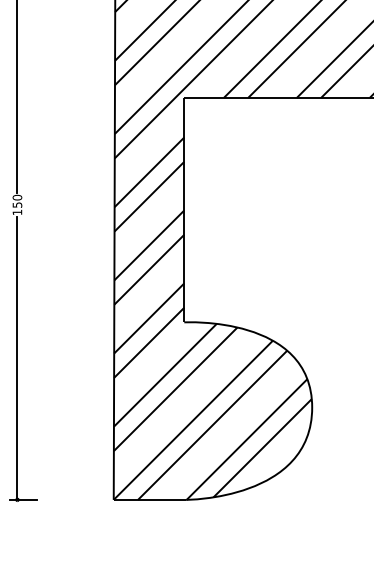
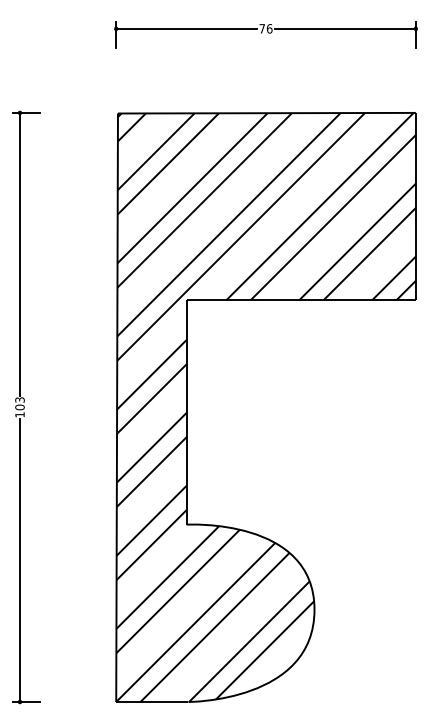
text: (16, 201) -> (19, 403), 150 -> 103

